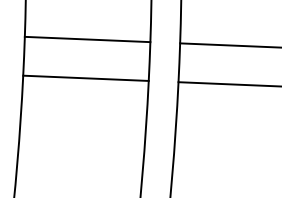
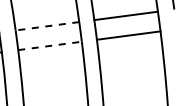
line: (85, 39) -> (46, 26), solid -> dashed
line: (87, 77) -> (50, 45), solid -> dashed

